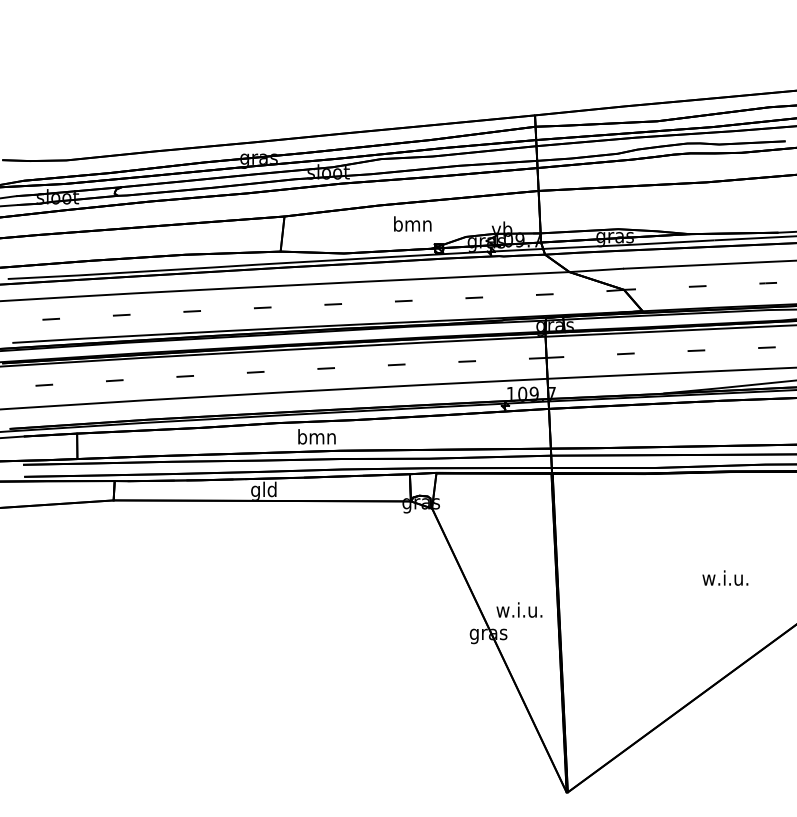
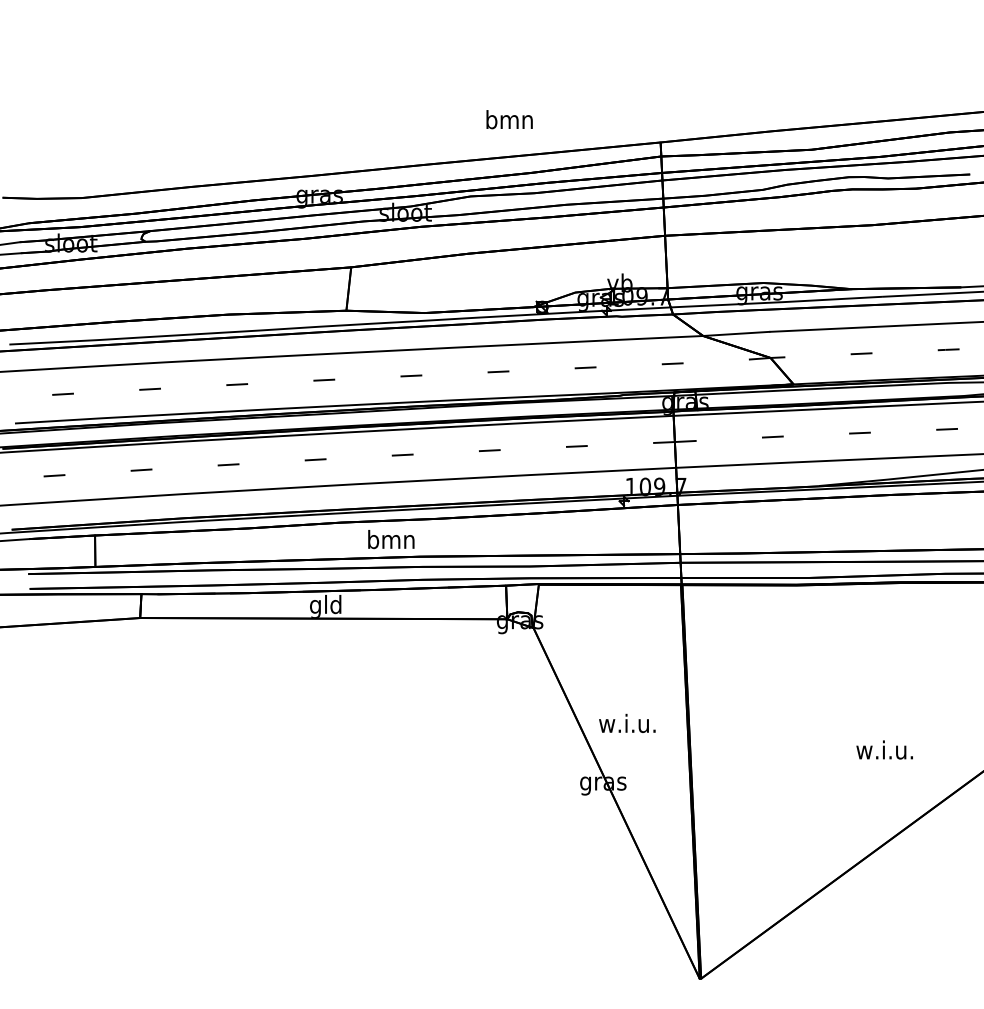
text: (412, 223) -> (509, 119), moved
text: (725, 577) -> (884, 749), moved
text: (519, 609) -> (627, 722), moved

